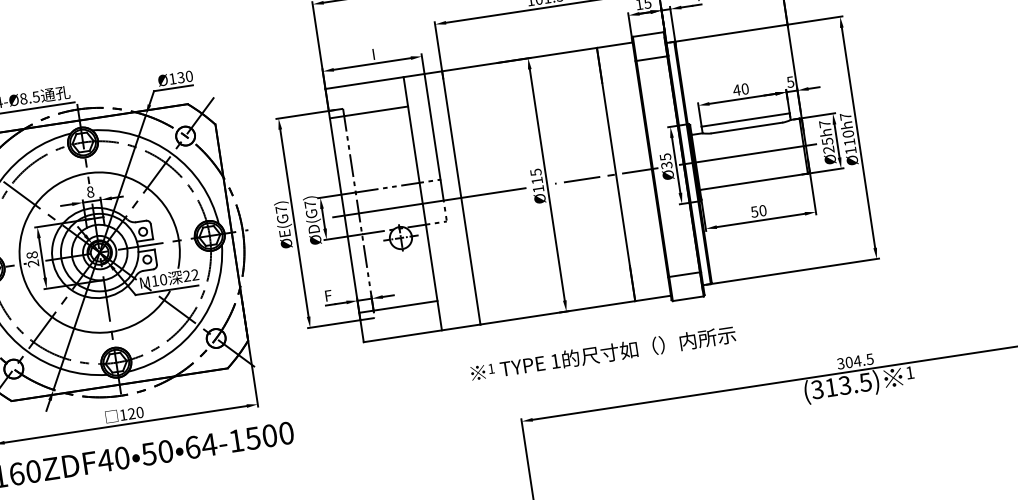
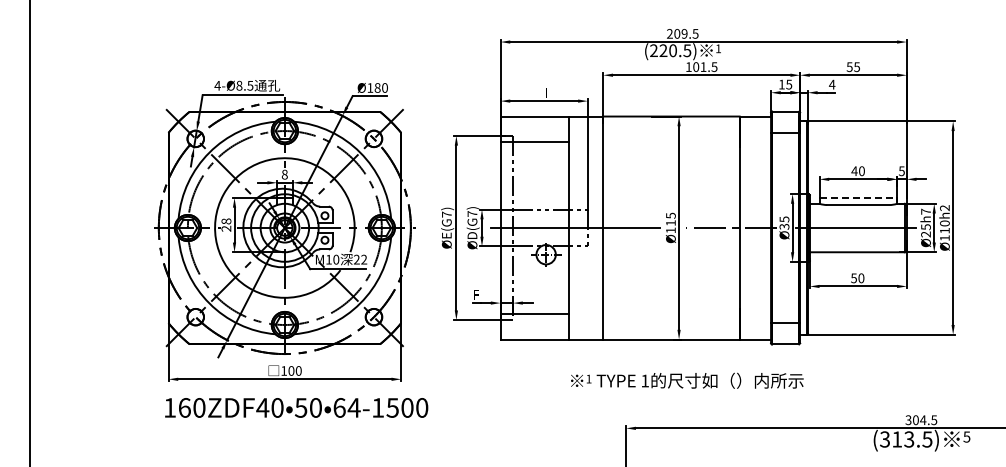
text: (180, 77) -> (377, 87), Ø130 -> Ø180
text: (845, 117) -> (944, 208), Ø110h7 -> Ø110h2
line: (745, 119) -> (858, 197), solid -> dashed
text: (603, 353) -> (687, 380), moved
text: (909, 372) -> (966, 436), 1 -> 5
text: (131, 413) -> (291, 370), 120 -> 100

